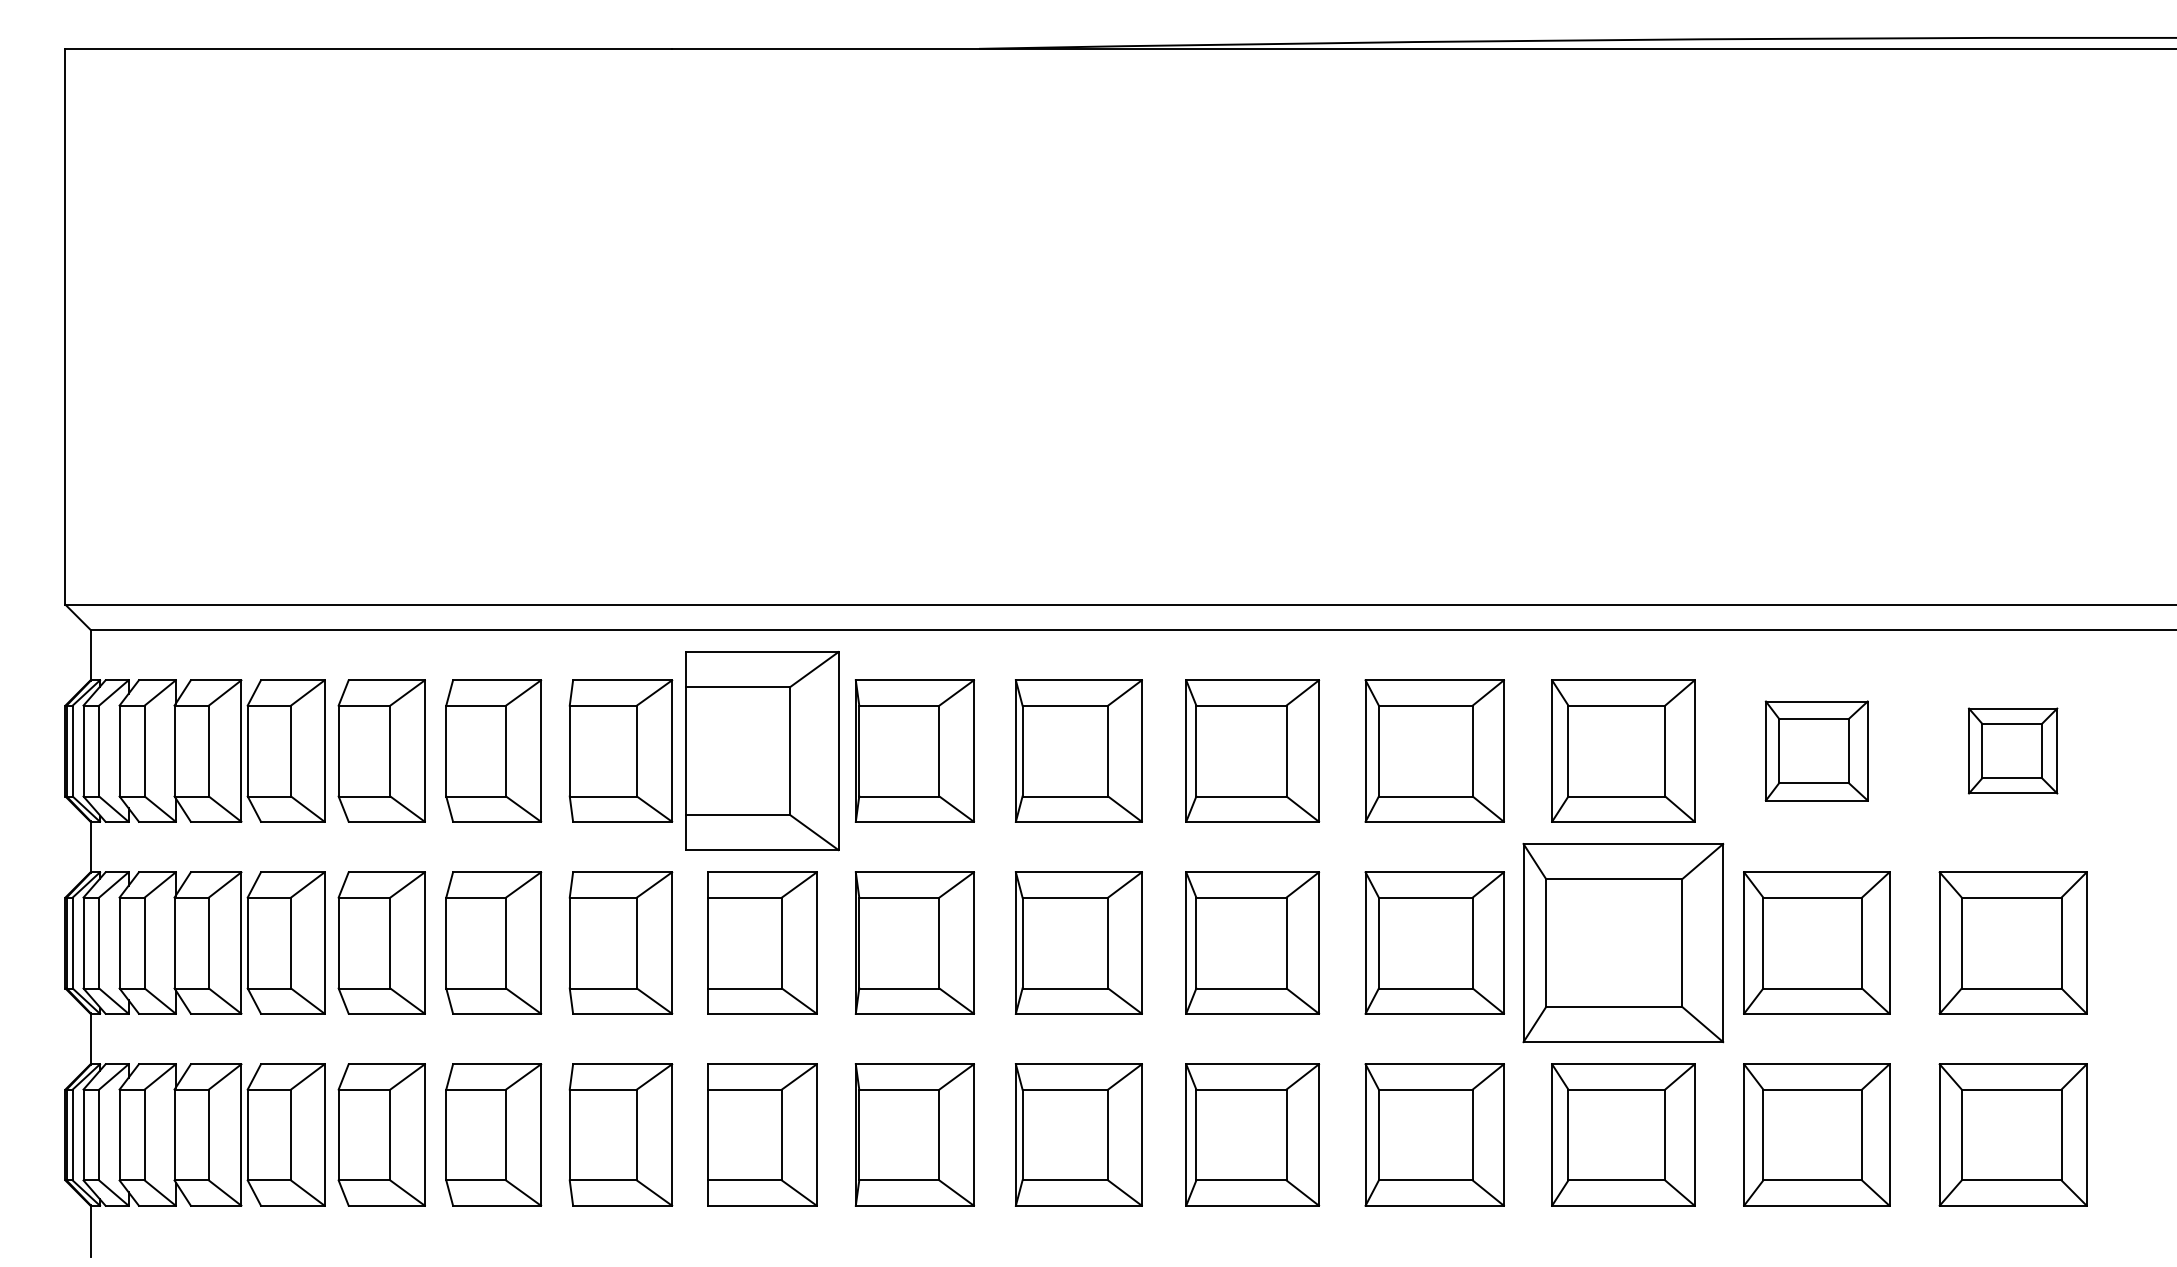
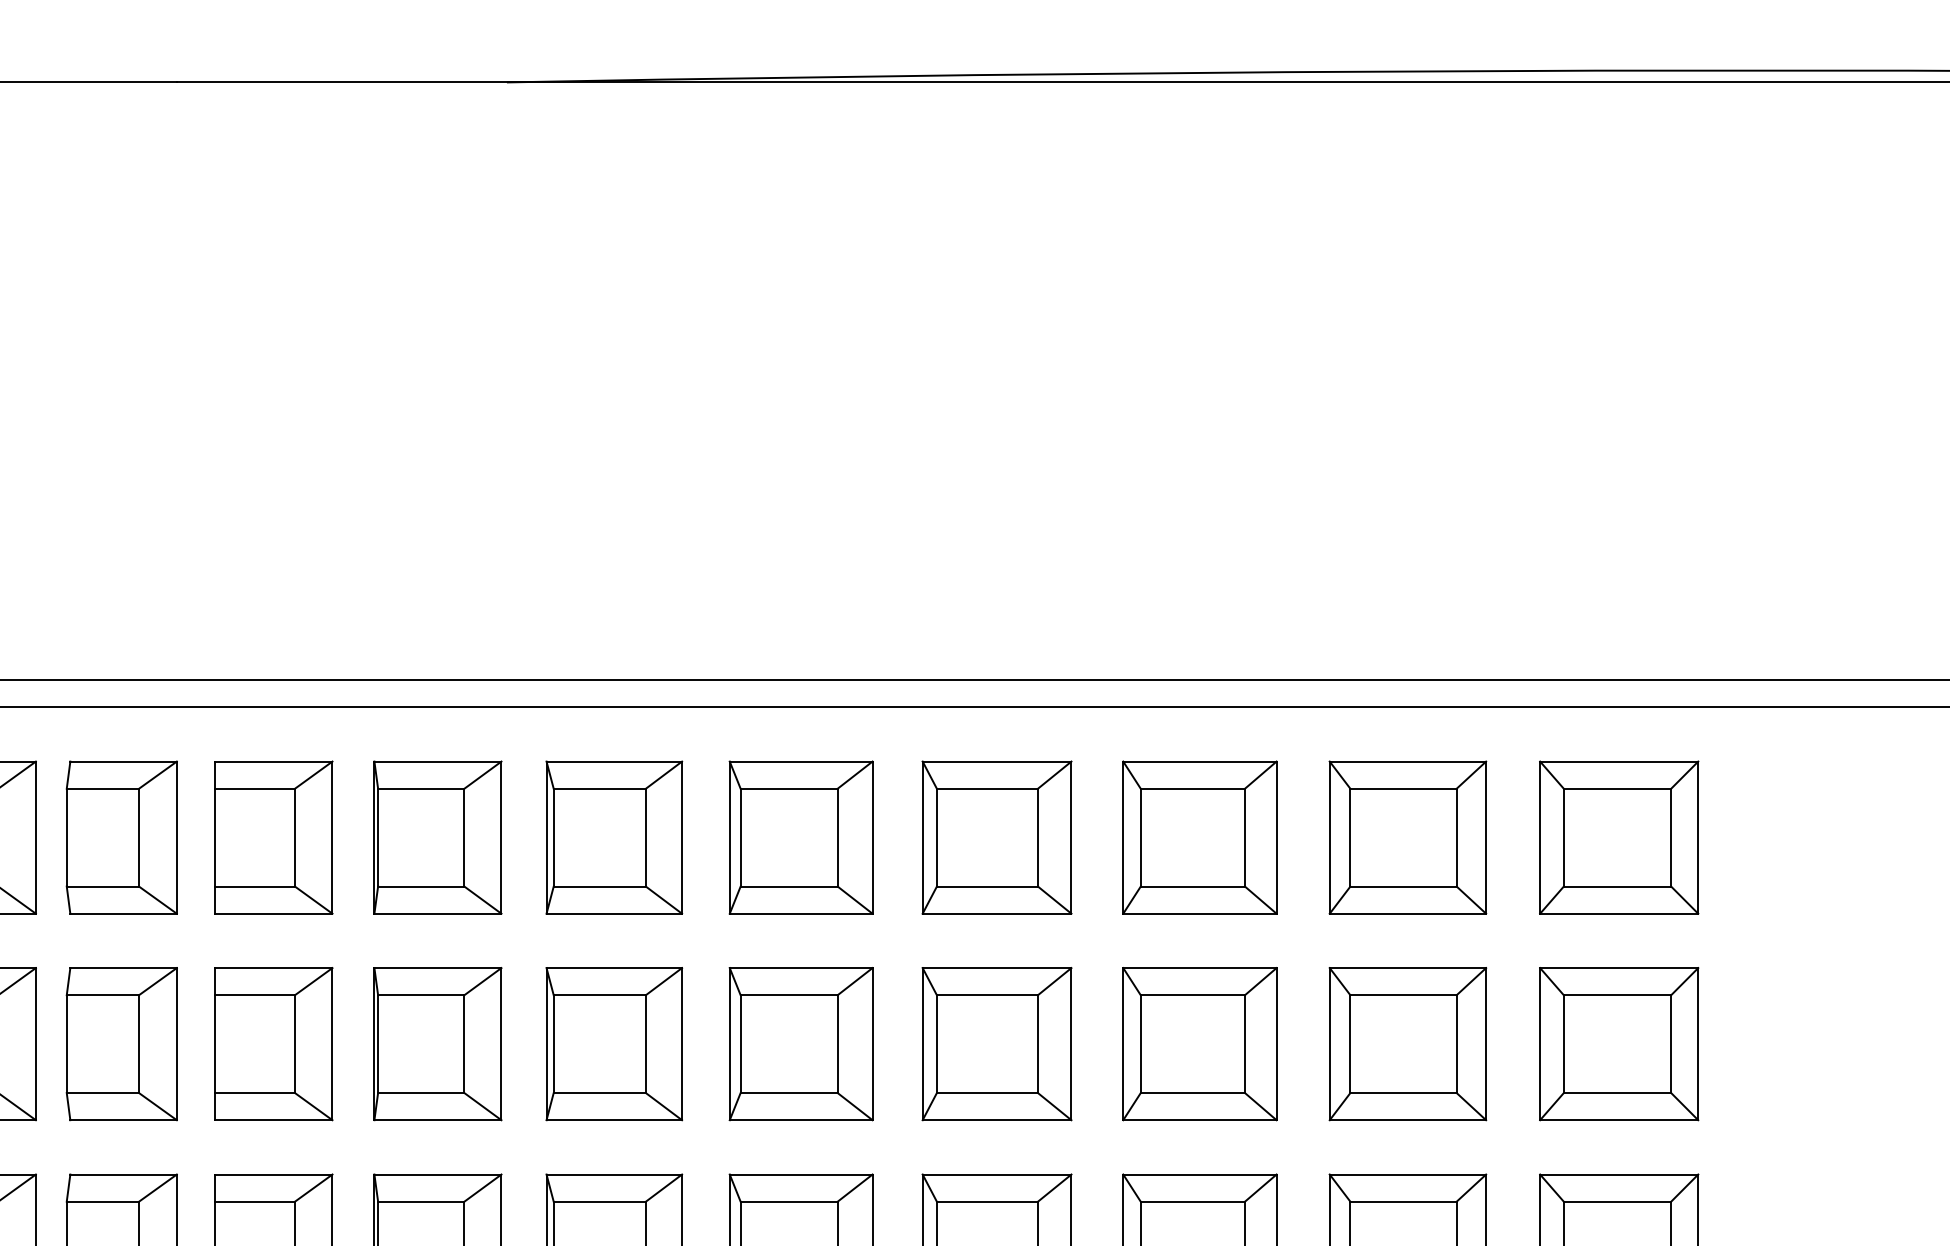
part: (762, 750) -> (274, 837), size x0.71
part: (1816, 750) -> (1407, 837), size x1.43
part: (2012, 750) -> (1618, 837), size x1.67
part: (1623, 942) -> (1200, 1043), size x0.71

